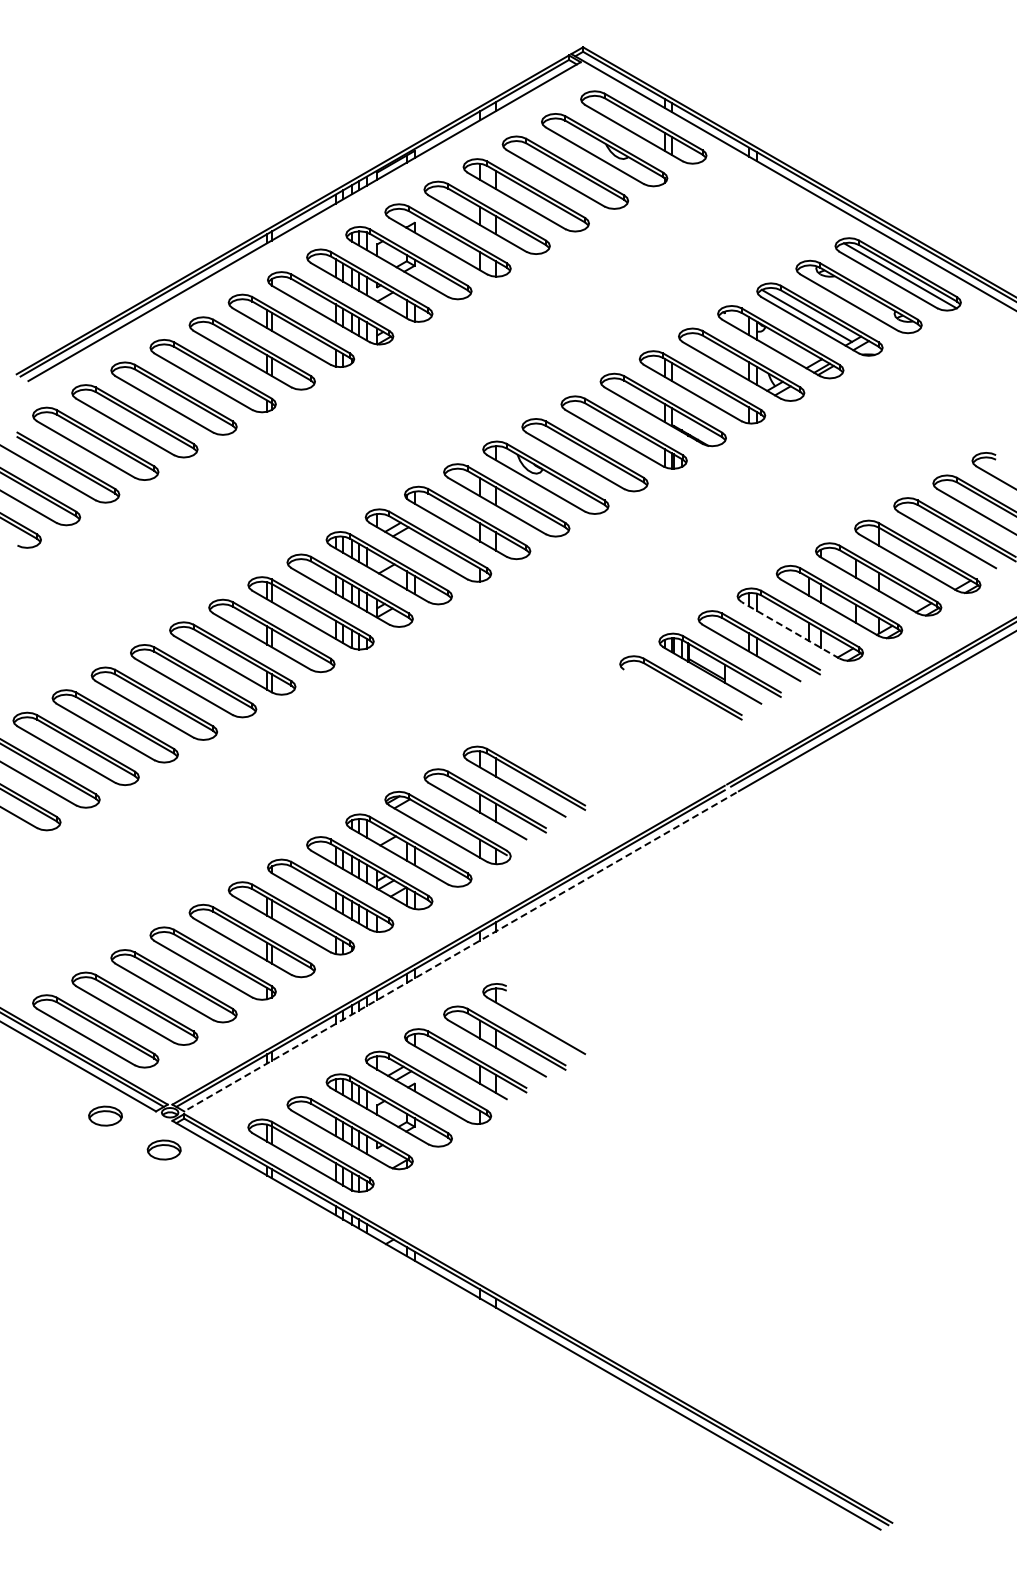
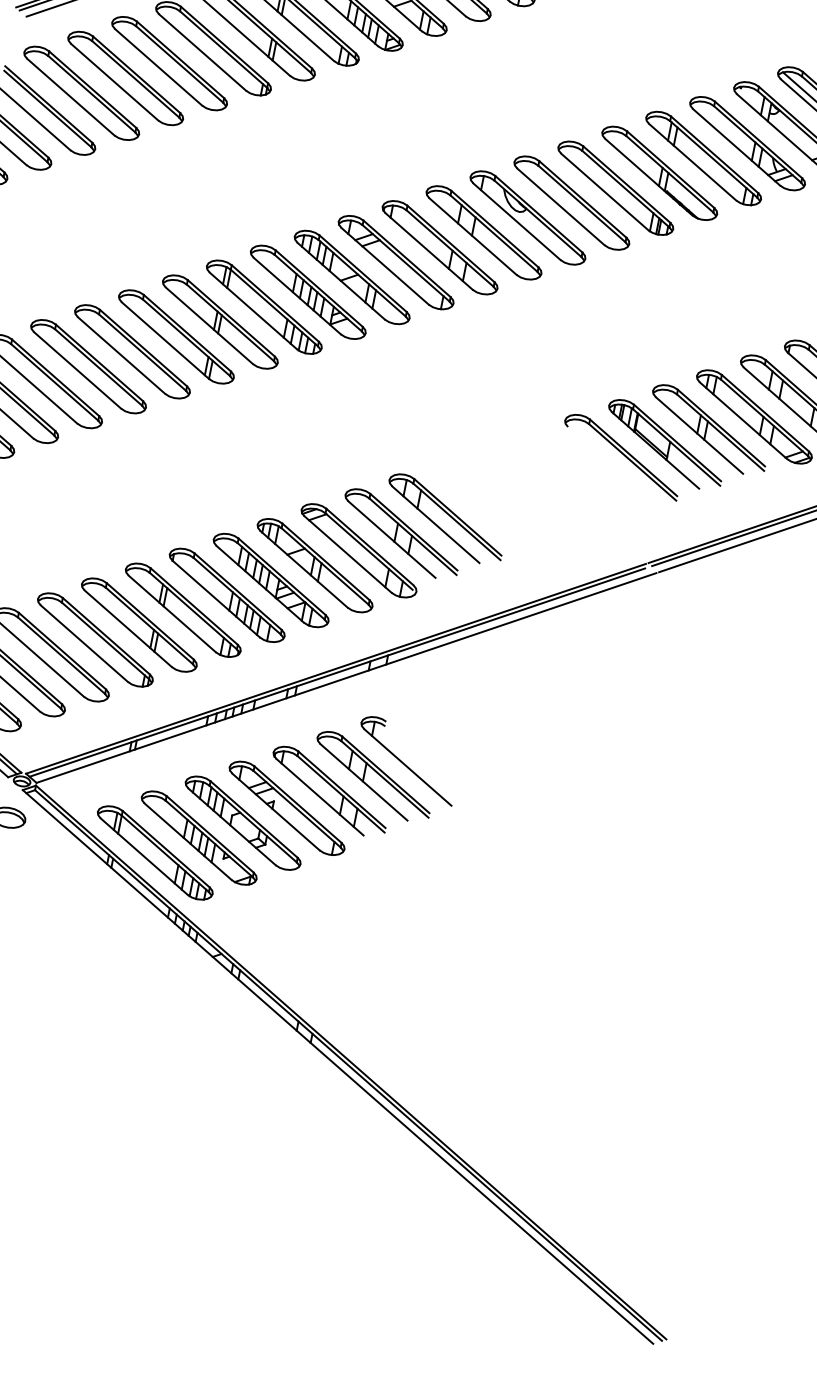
line: (790, 630) -> (743, 420), dashed -> solid
line: (460, 951) -> (346, 677), dashed -> solid

